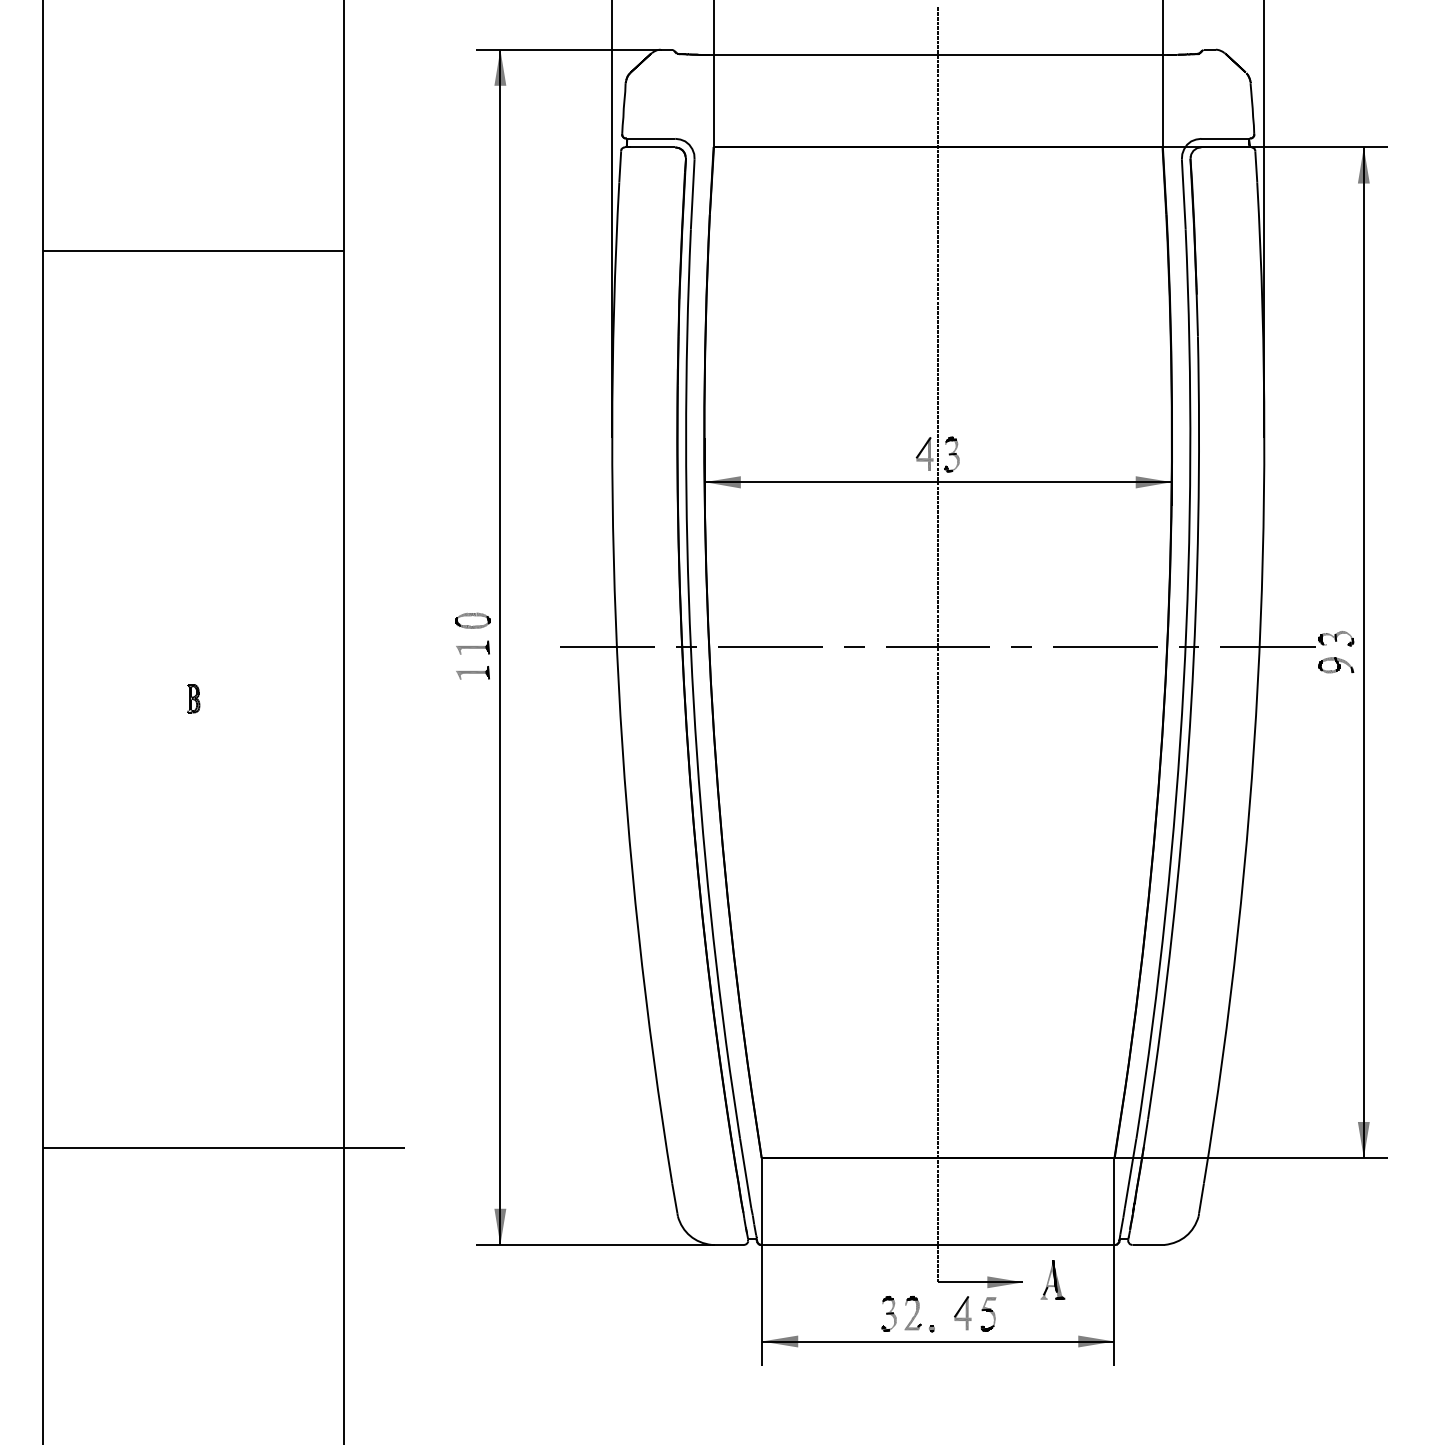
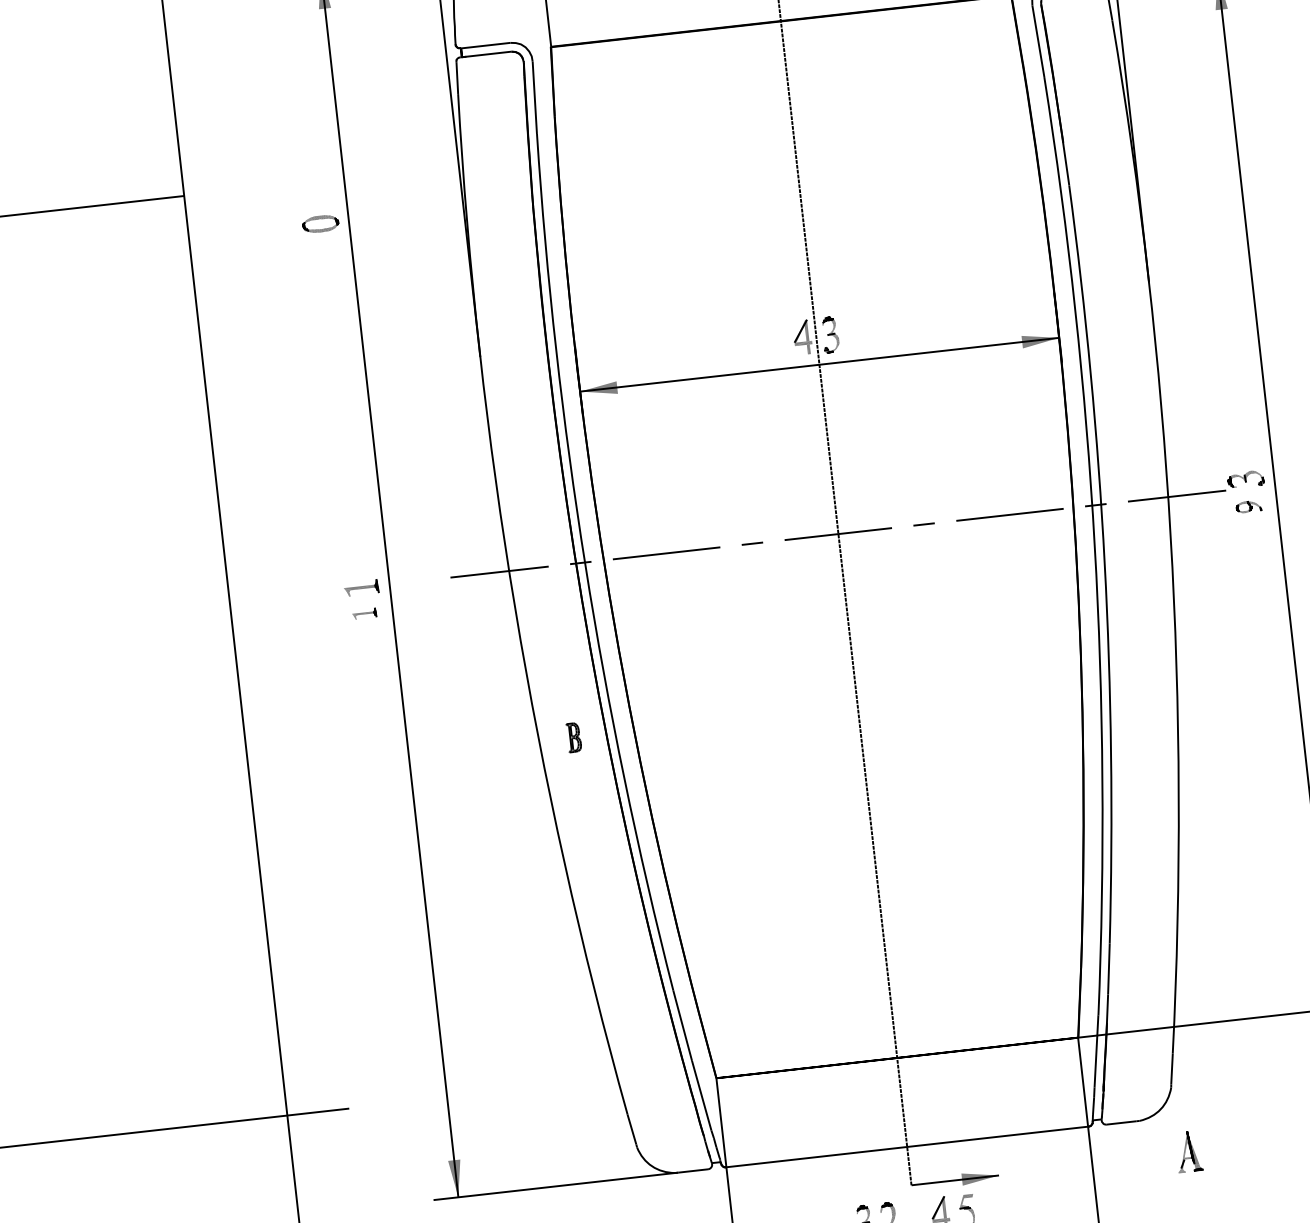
part: (472, 620) -> (320, 223), moved
part: (1336, 665) -> (1249, 506), size x0.7
part: (472, 672) -> (363, 613), size x0.7
part: (193, 698) -> (574, 737), moved
part: (1052, 1279) -> (1188, 1151), moved

